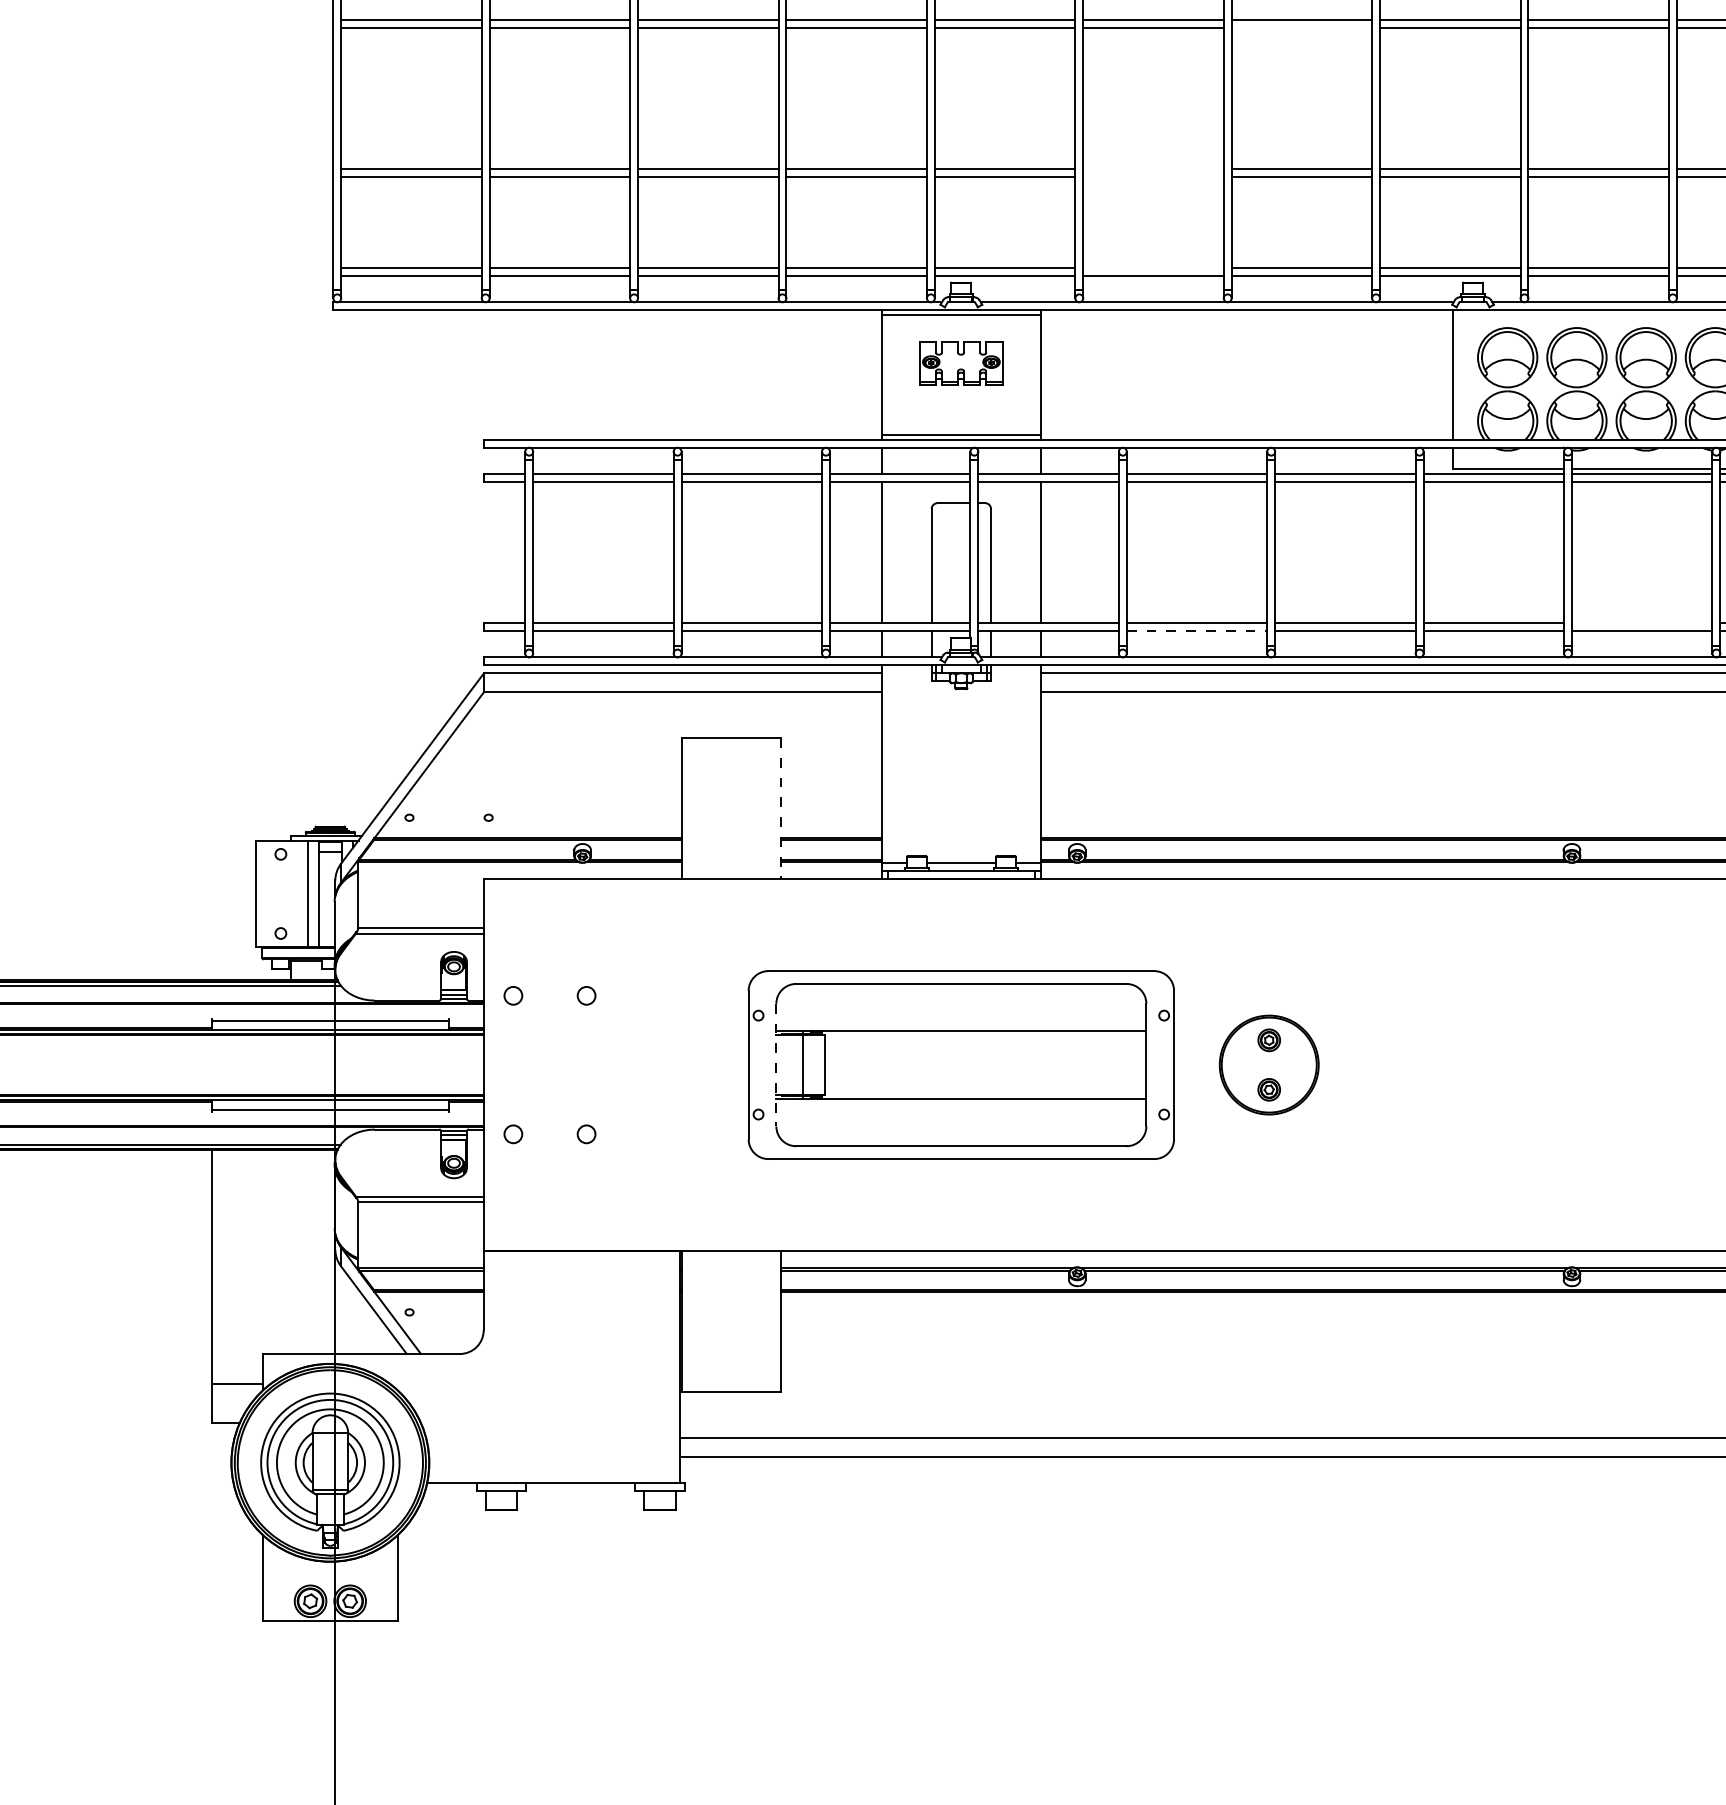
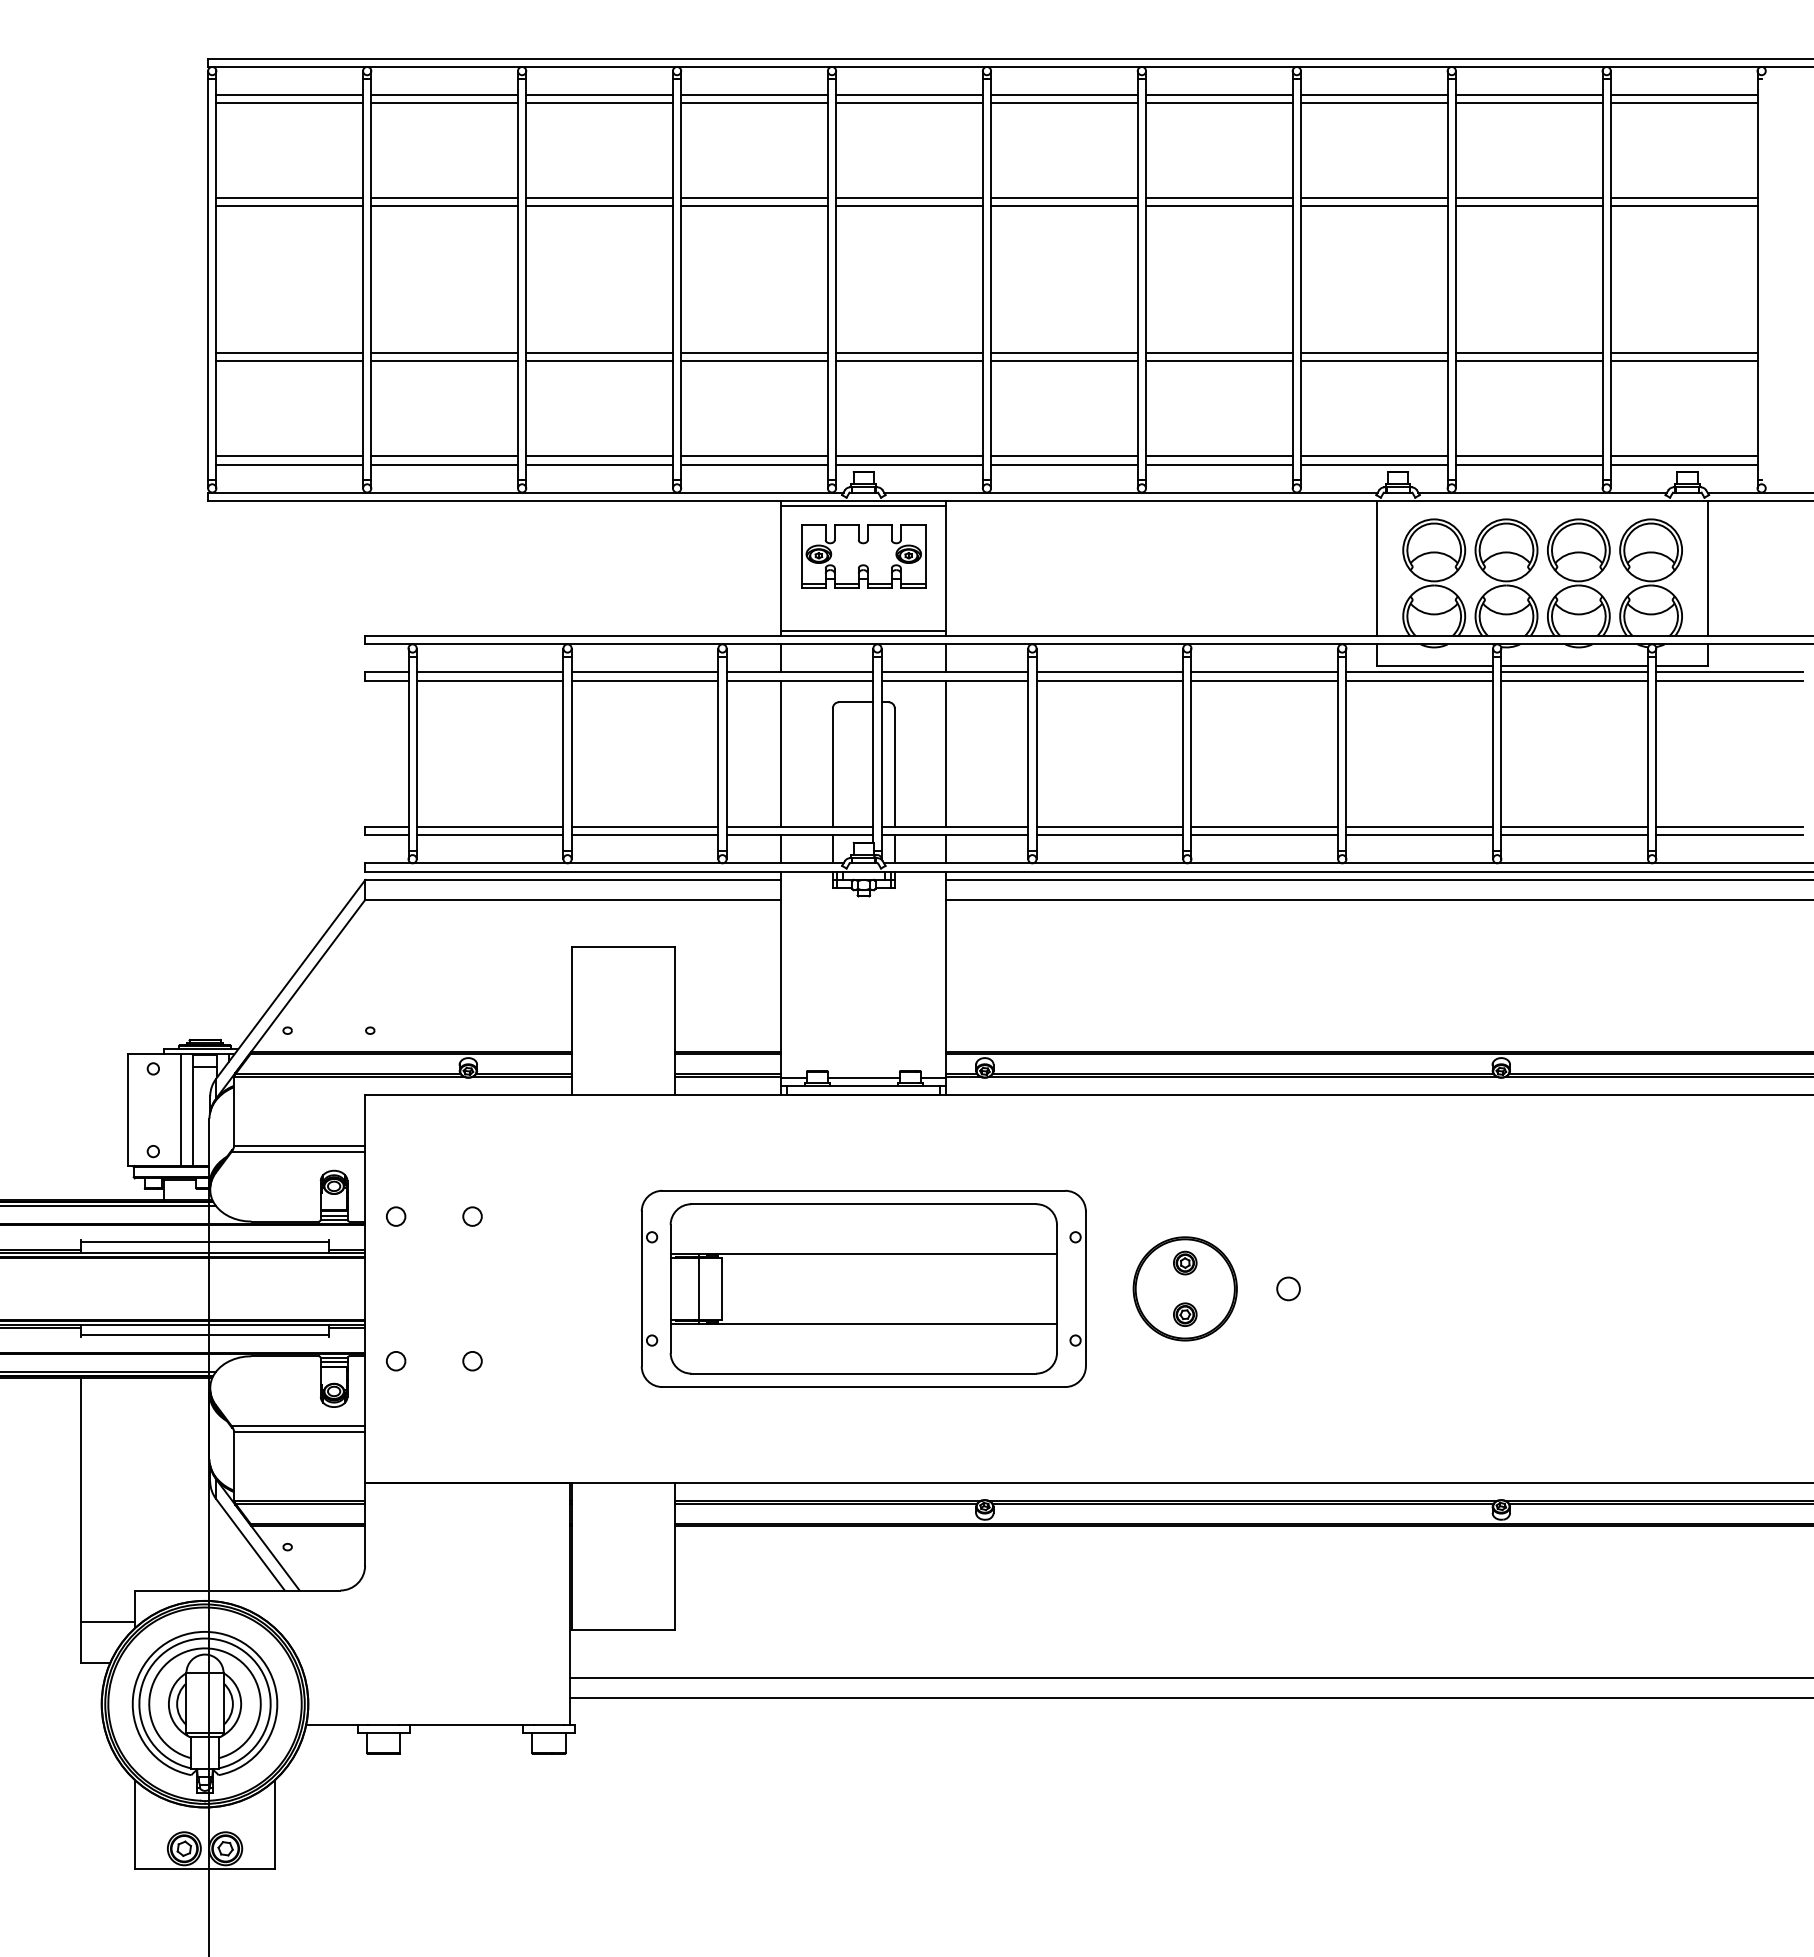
line: (1302, 28) -> (1219, 206), added
line: (1153, 169) -> (1064, 353), added
line: (1153, 176) -> (1064, 361), added
line: (1153, 267) -> (1064, 456), added
part: (961, 363) -> (863, 556), size x1.43
line: (1642, 623) -> (1574, 827), added
line: (1197, 630) -> (1110, 835), dashed -> solid
line: (780, 808) -> (675, 1021), dashed -> solid
circle: (1368, 1064) -> (1288, 1288), added
line: (776, 1065) -> (670, 1289), dashed -> solid

